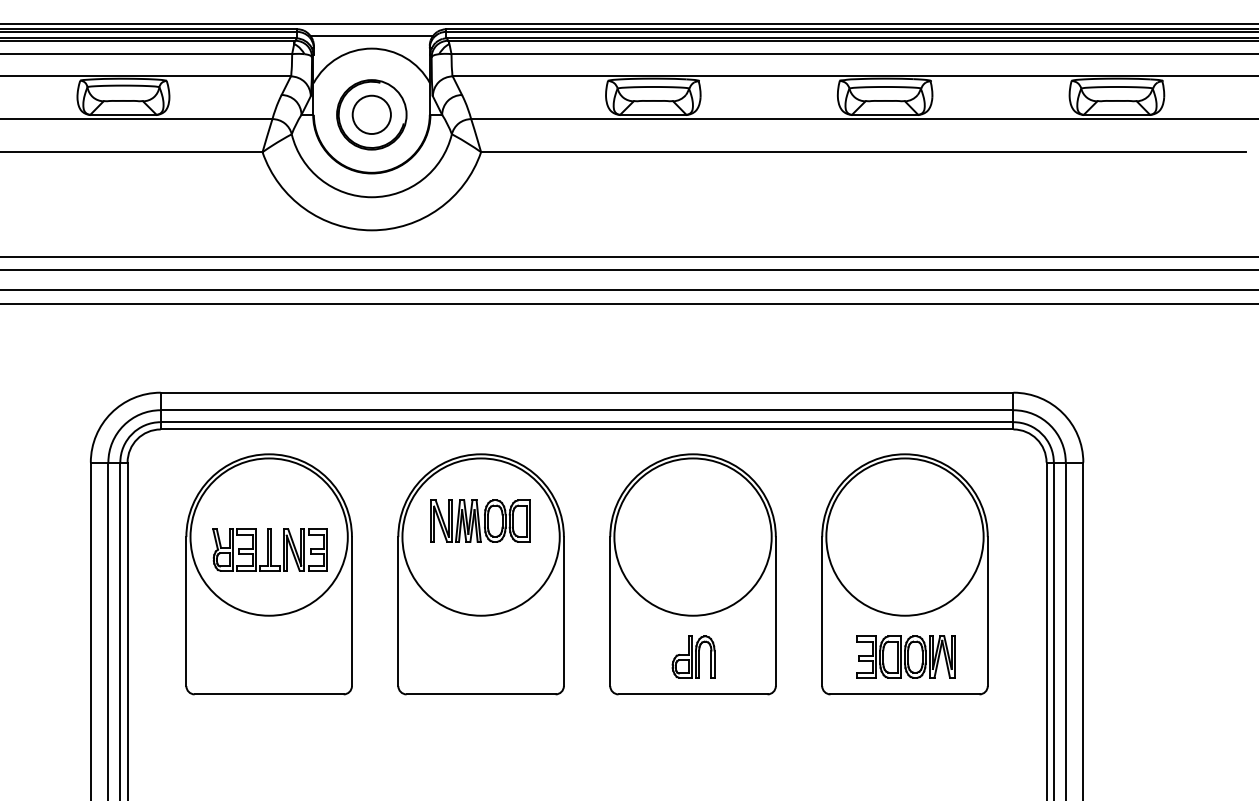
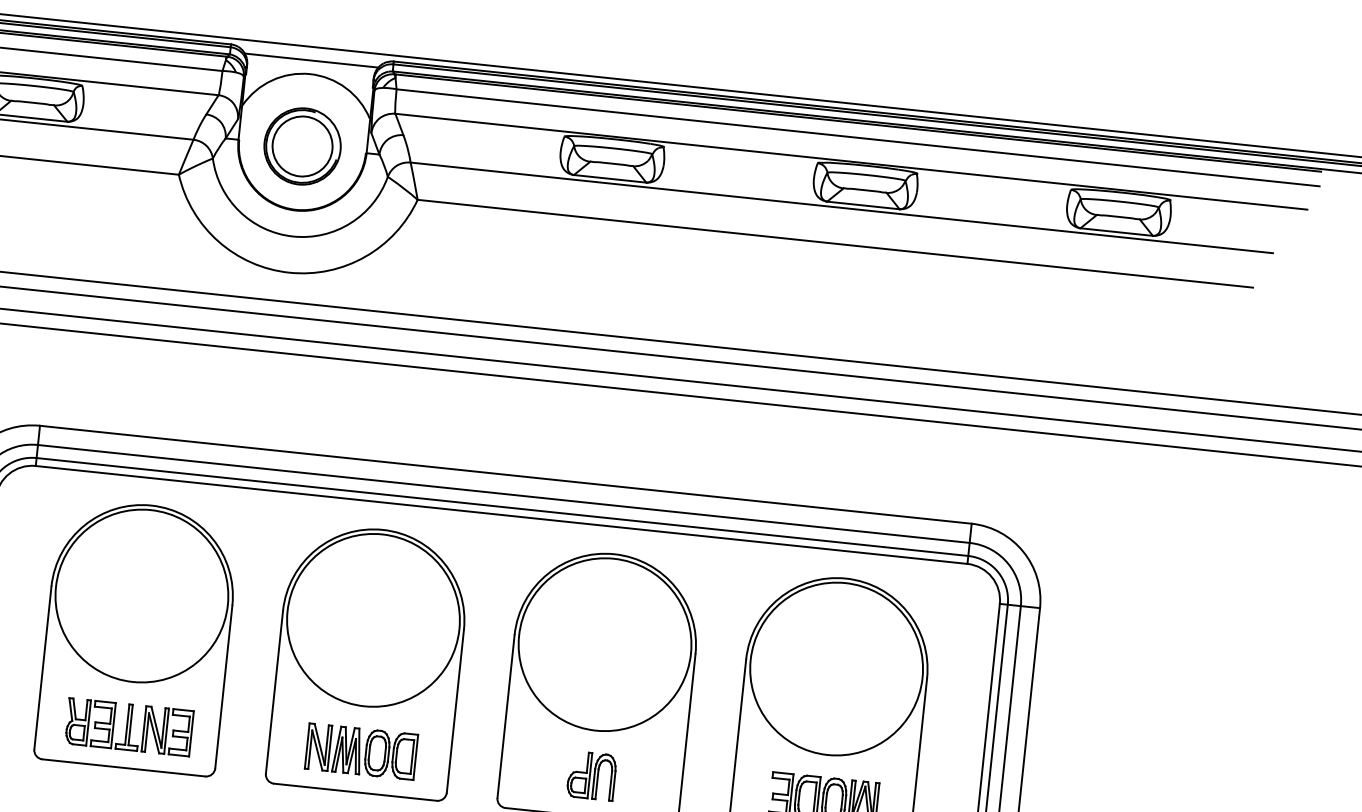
circle: (371, 114) -> (302, 146), size x1.43
part: (480, 520) -> (361, 750), moved
part: (269, 549) -> (128, 726), moved

